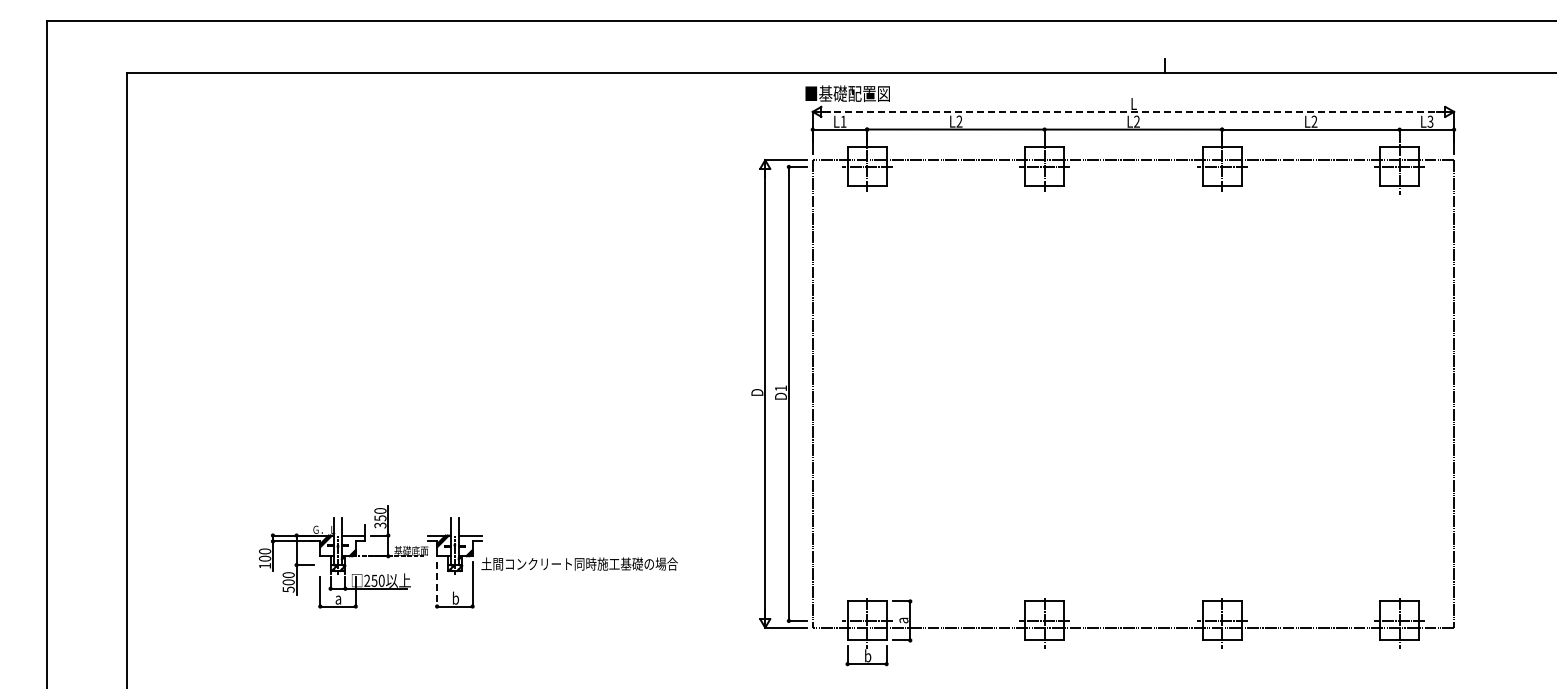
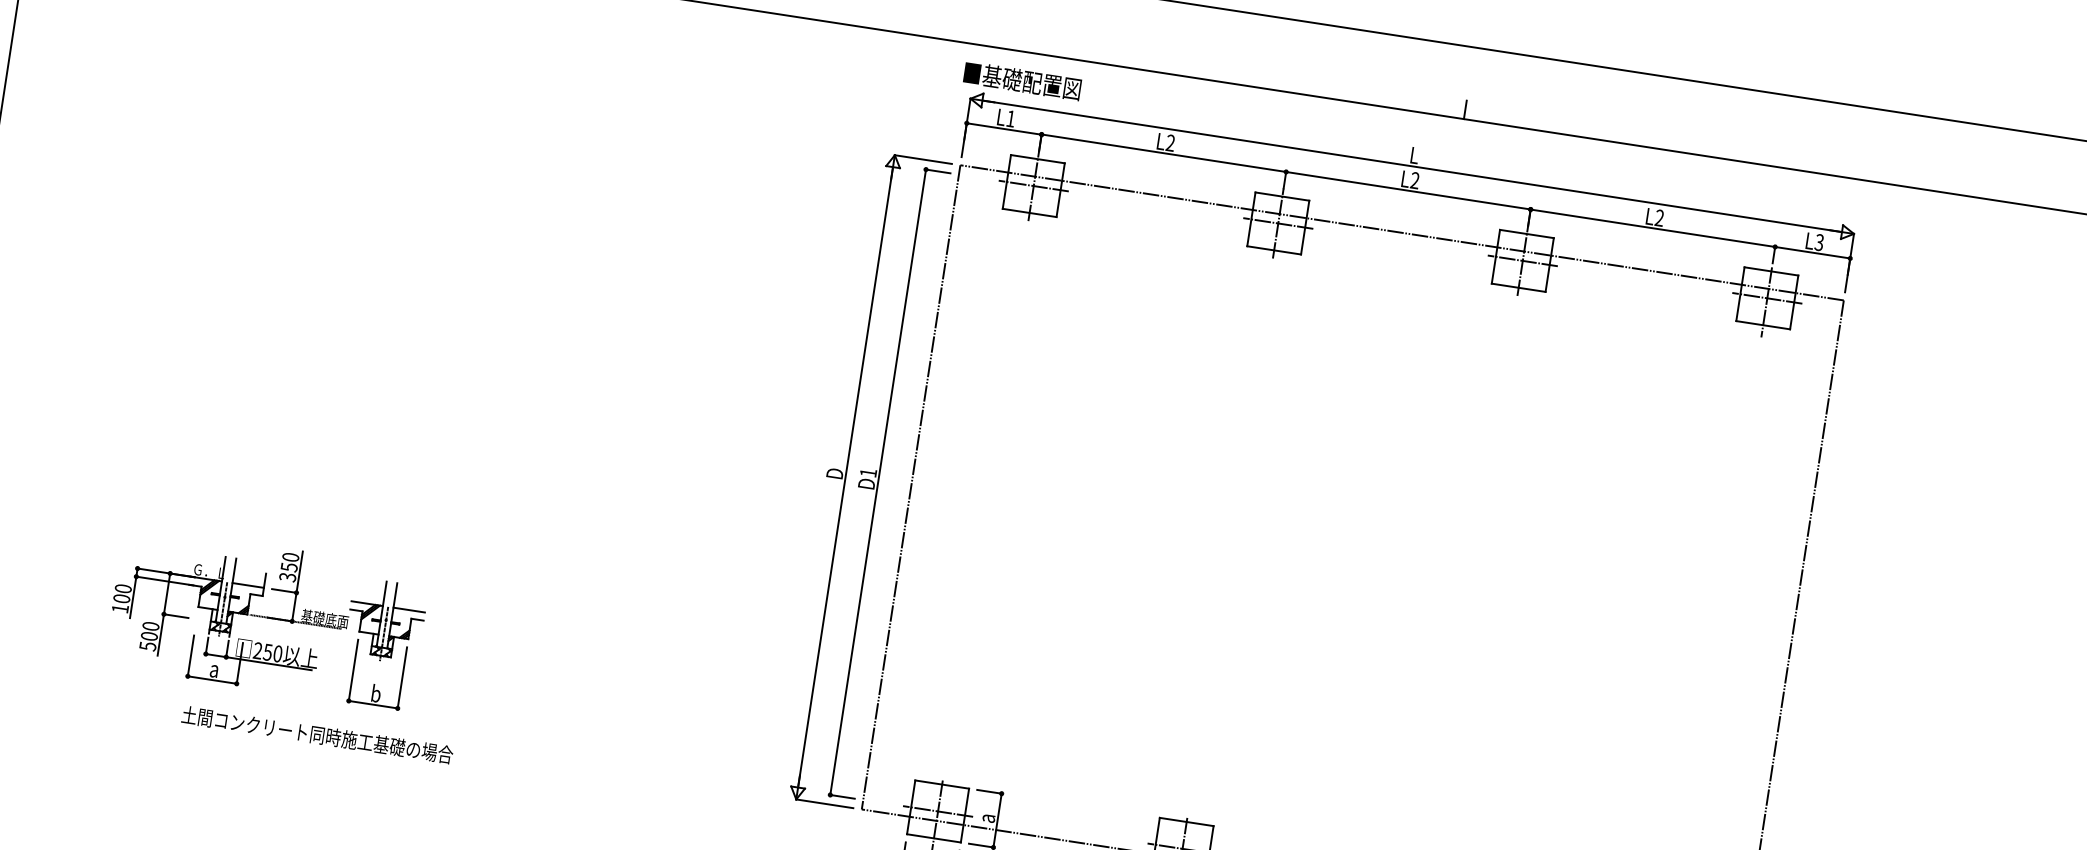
line: (1133, 111) -> (1412, 165), dashed -> solid
text: (579, 563) -> (317, 734), moved
line: (437, 584) -> (353, 670), dashed -> solid

